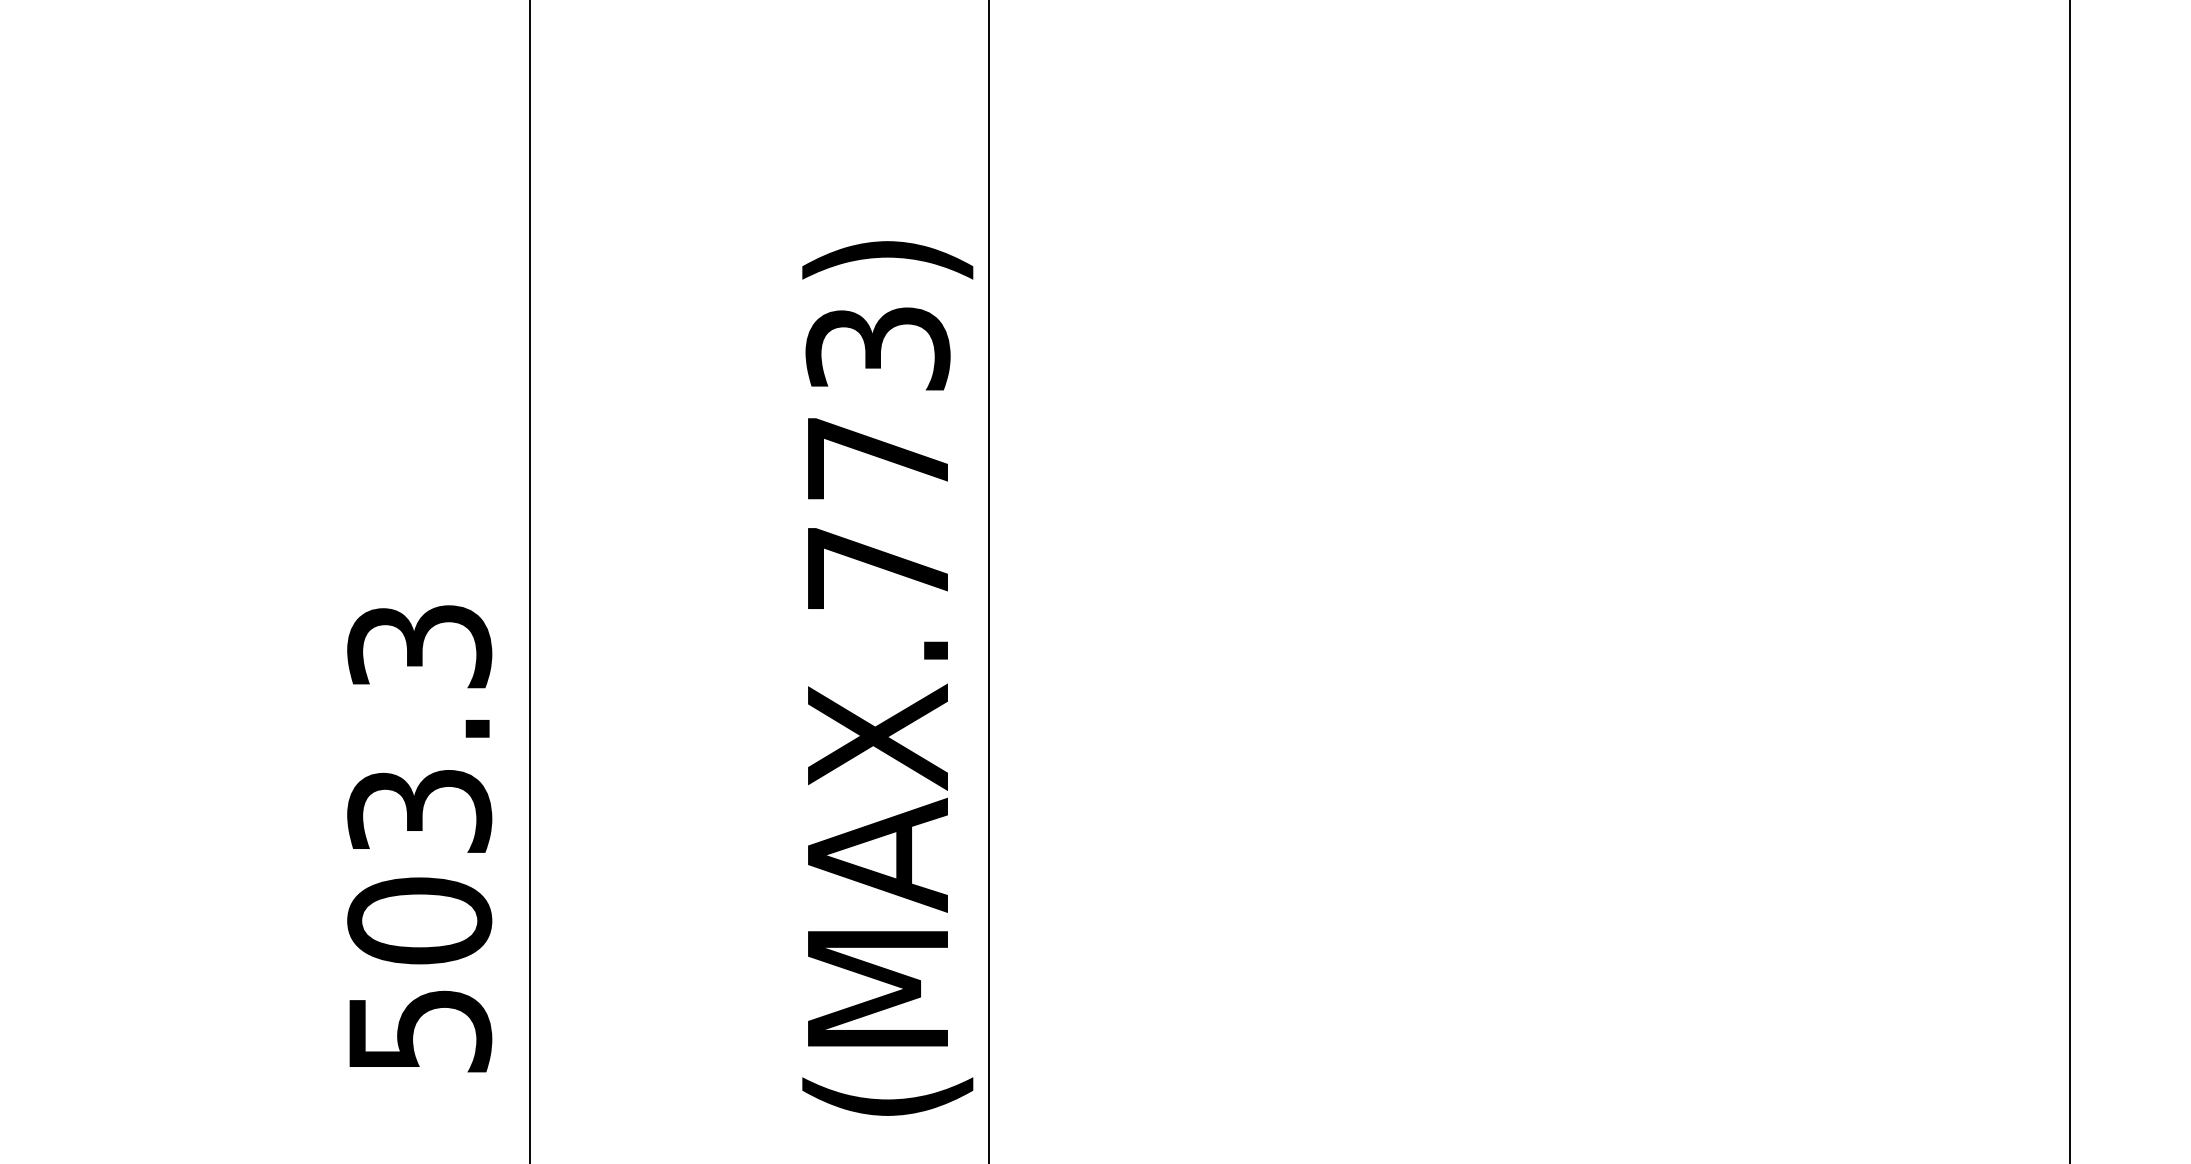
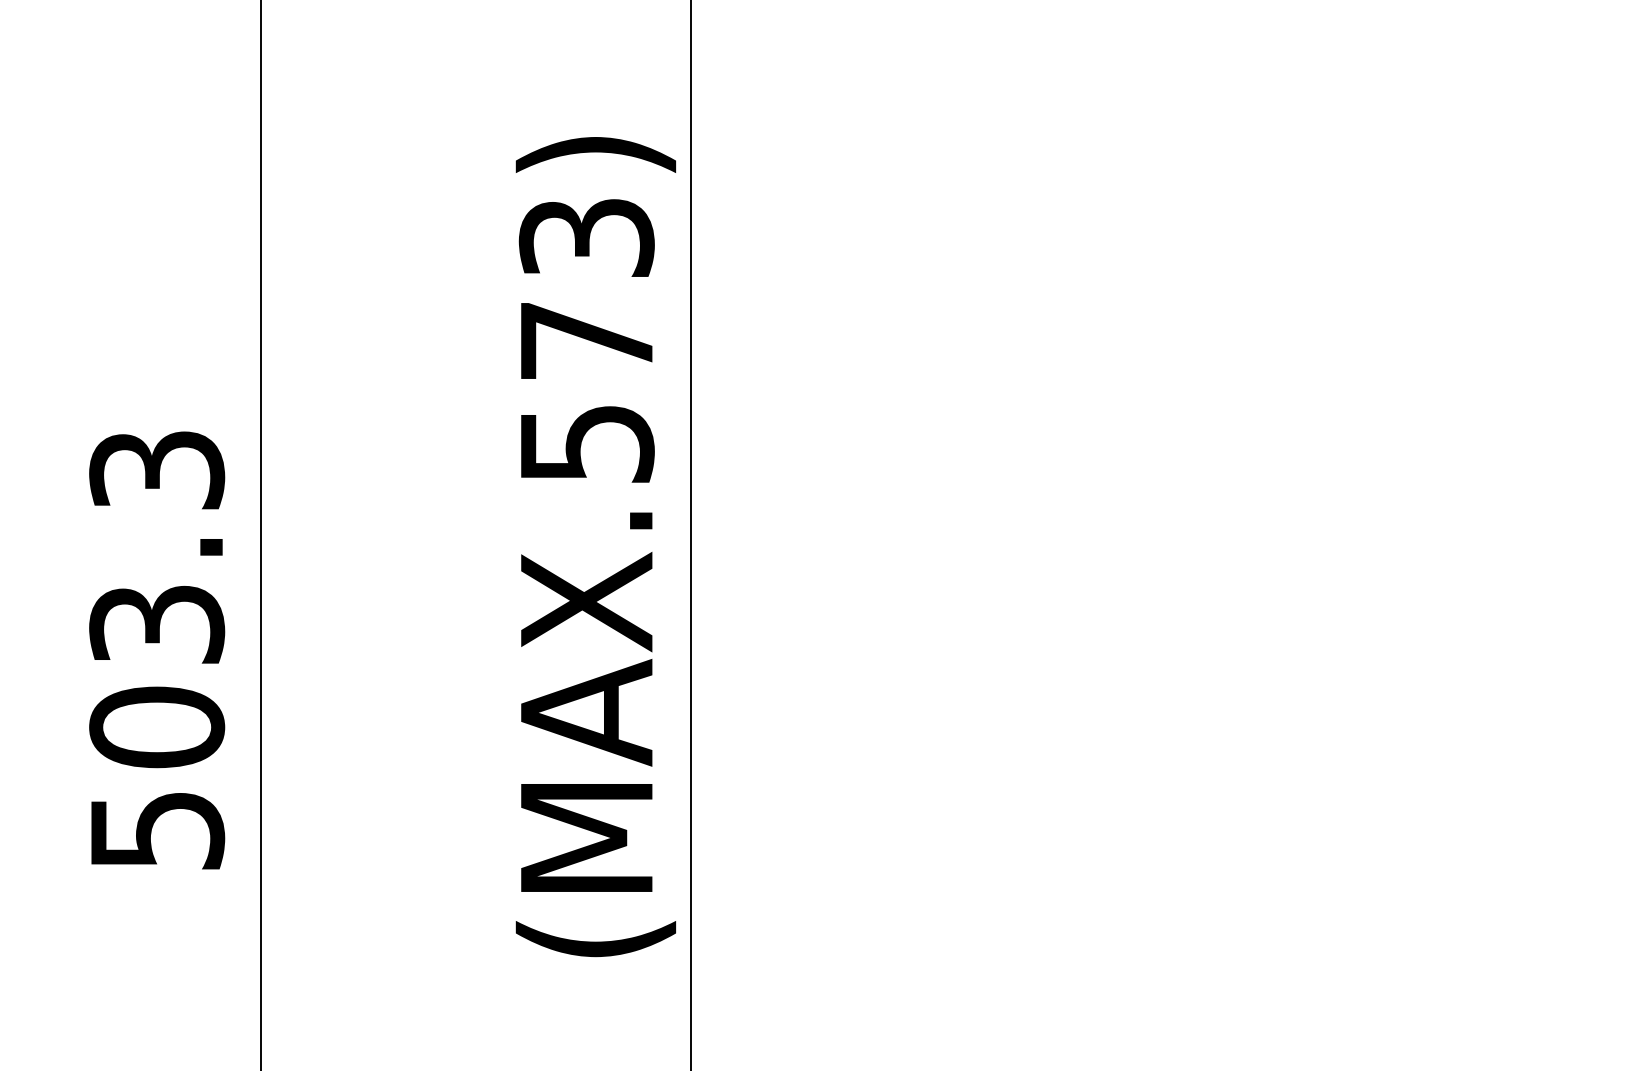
text: (879, 568) -> (588, 443), (MAX.773) -> (MAX.573)
text: (419, 838) -> (156, 650), moved

